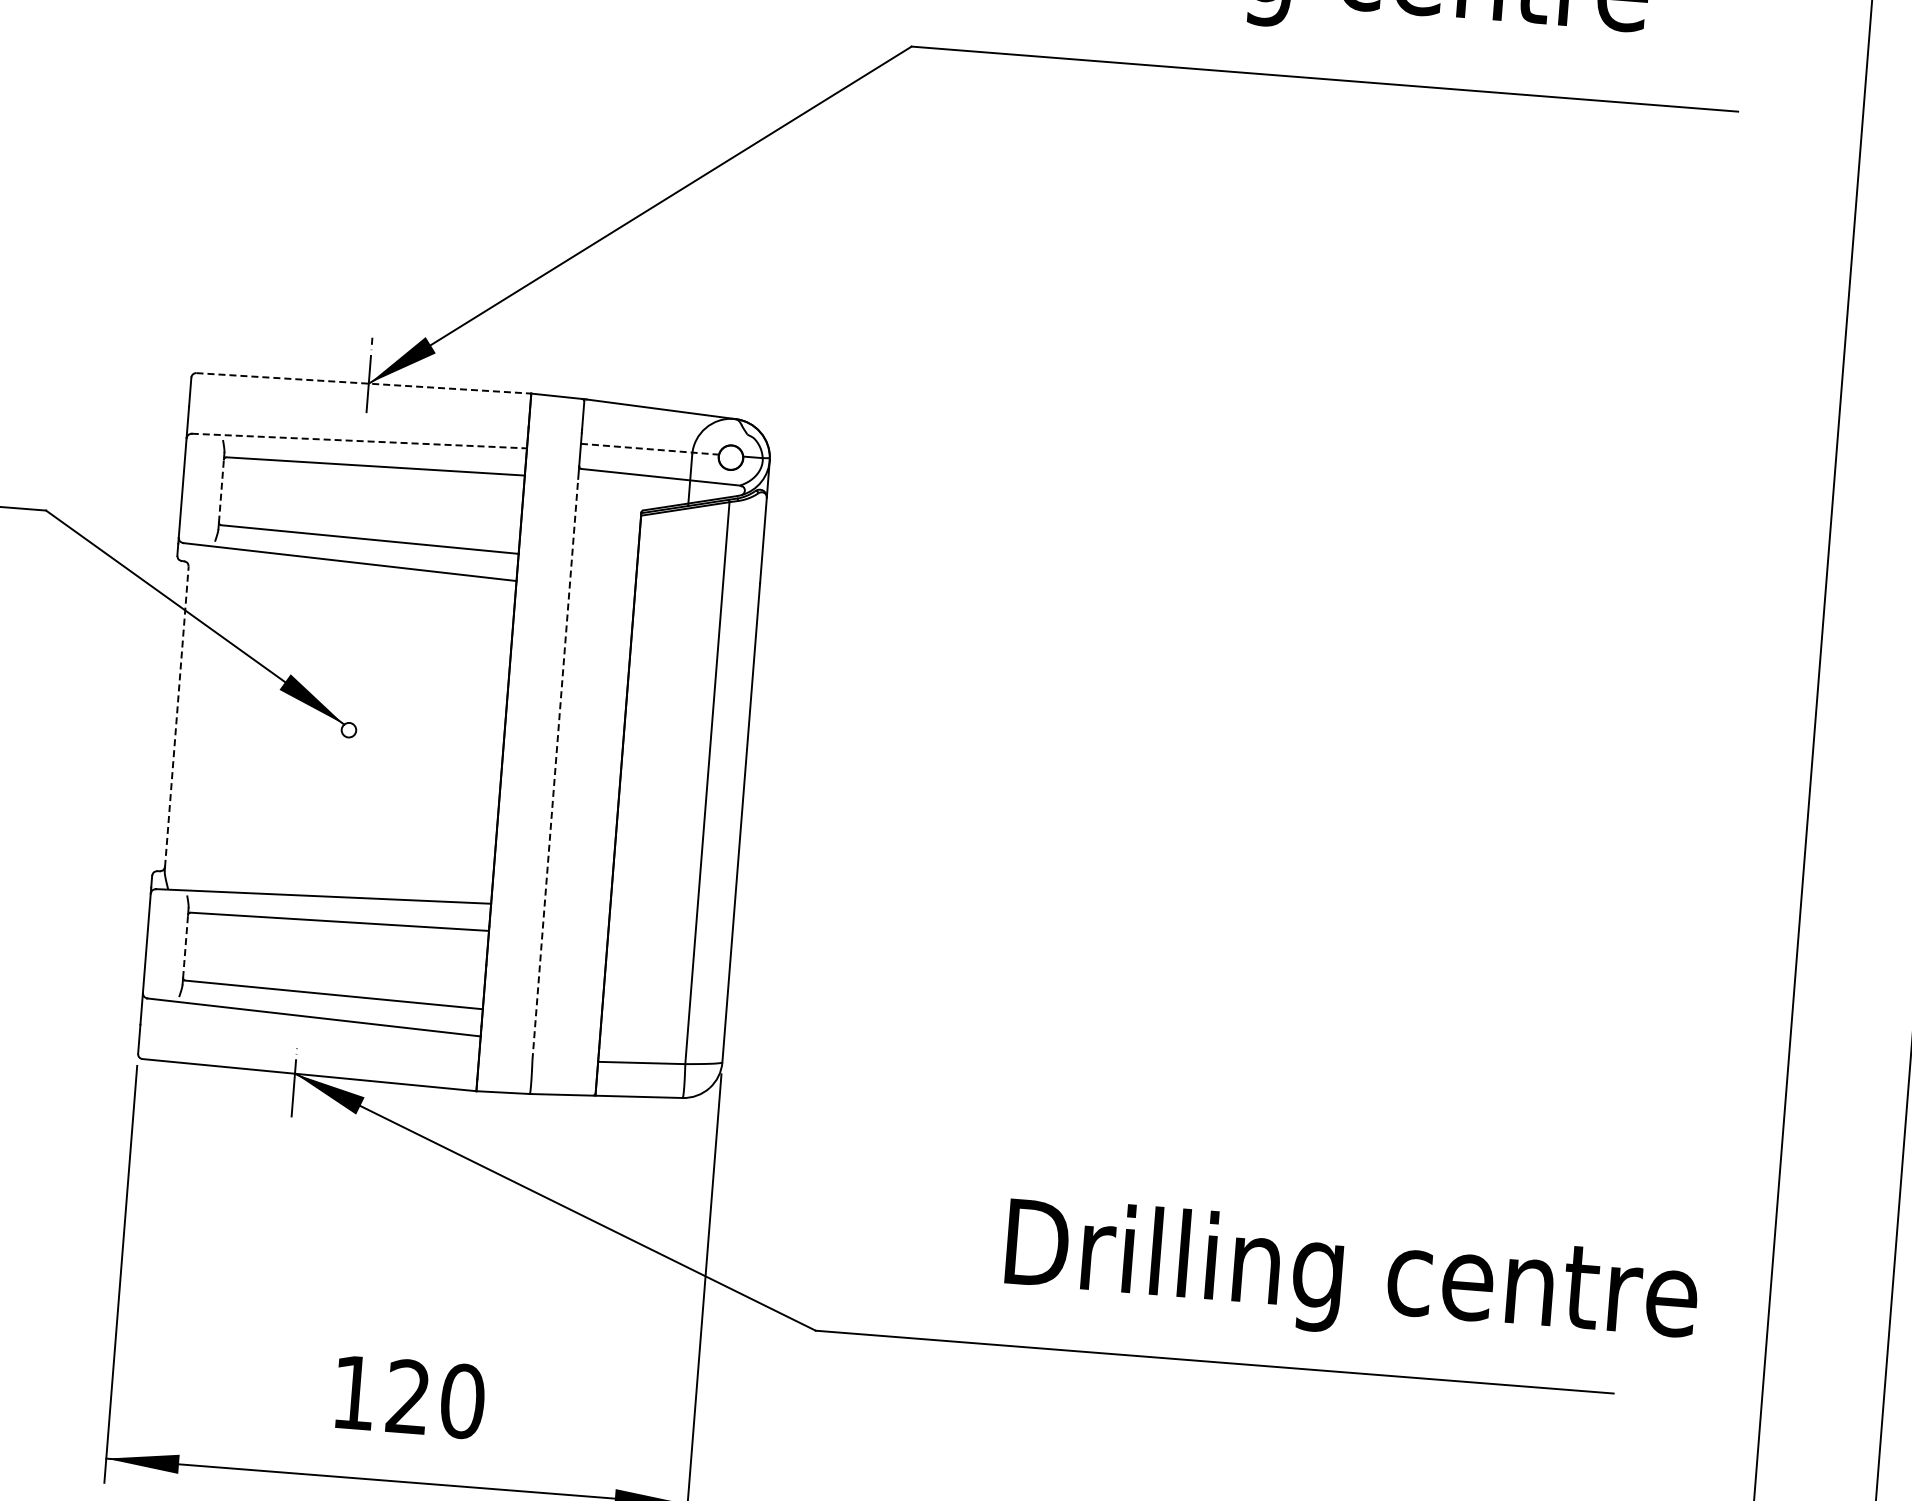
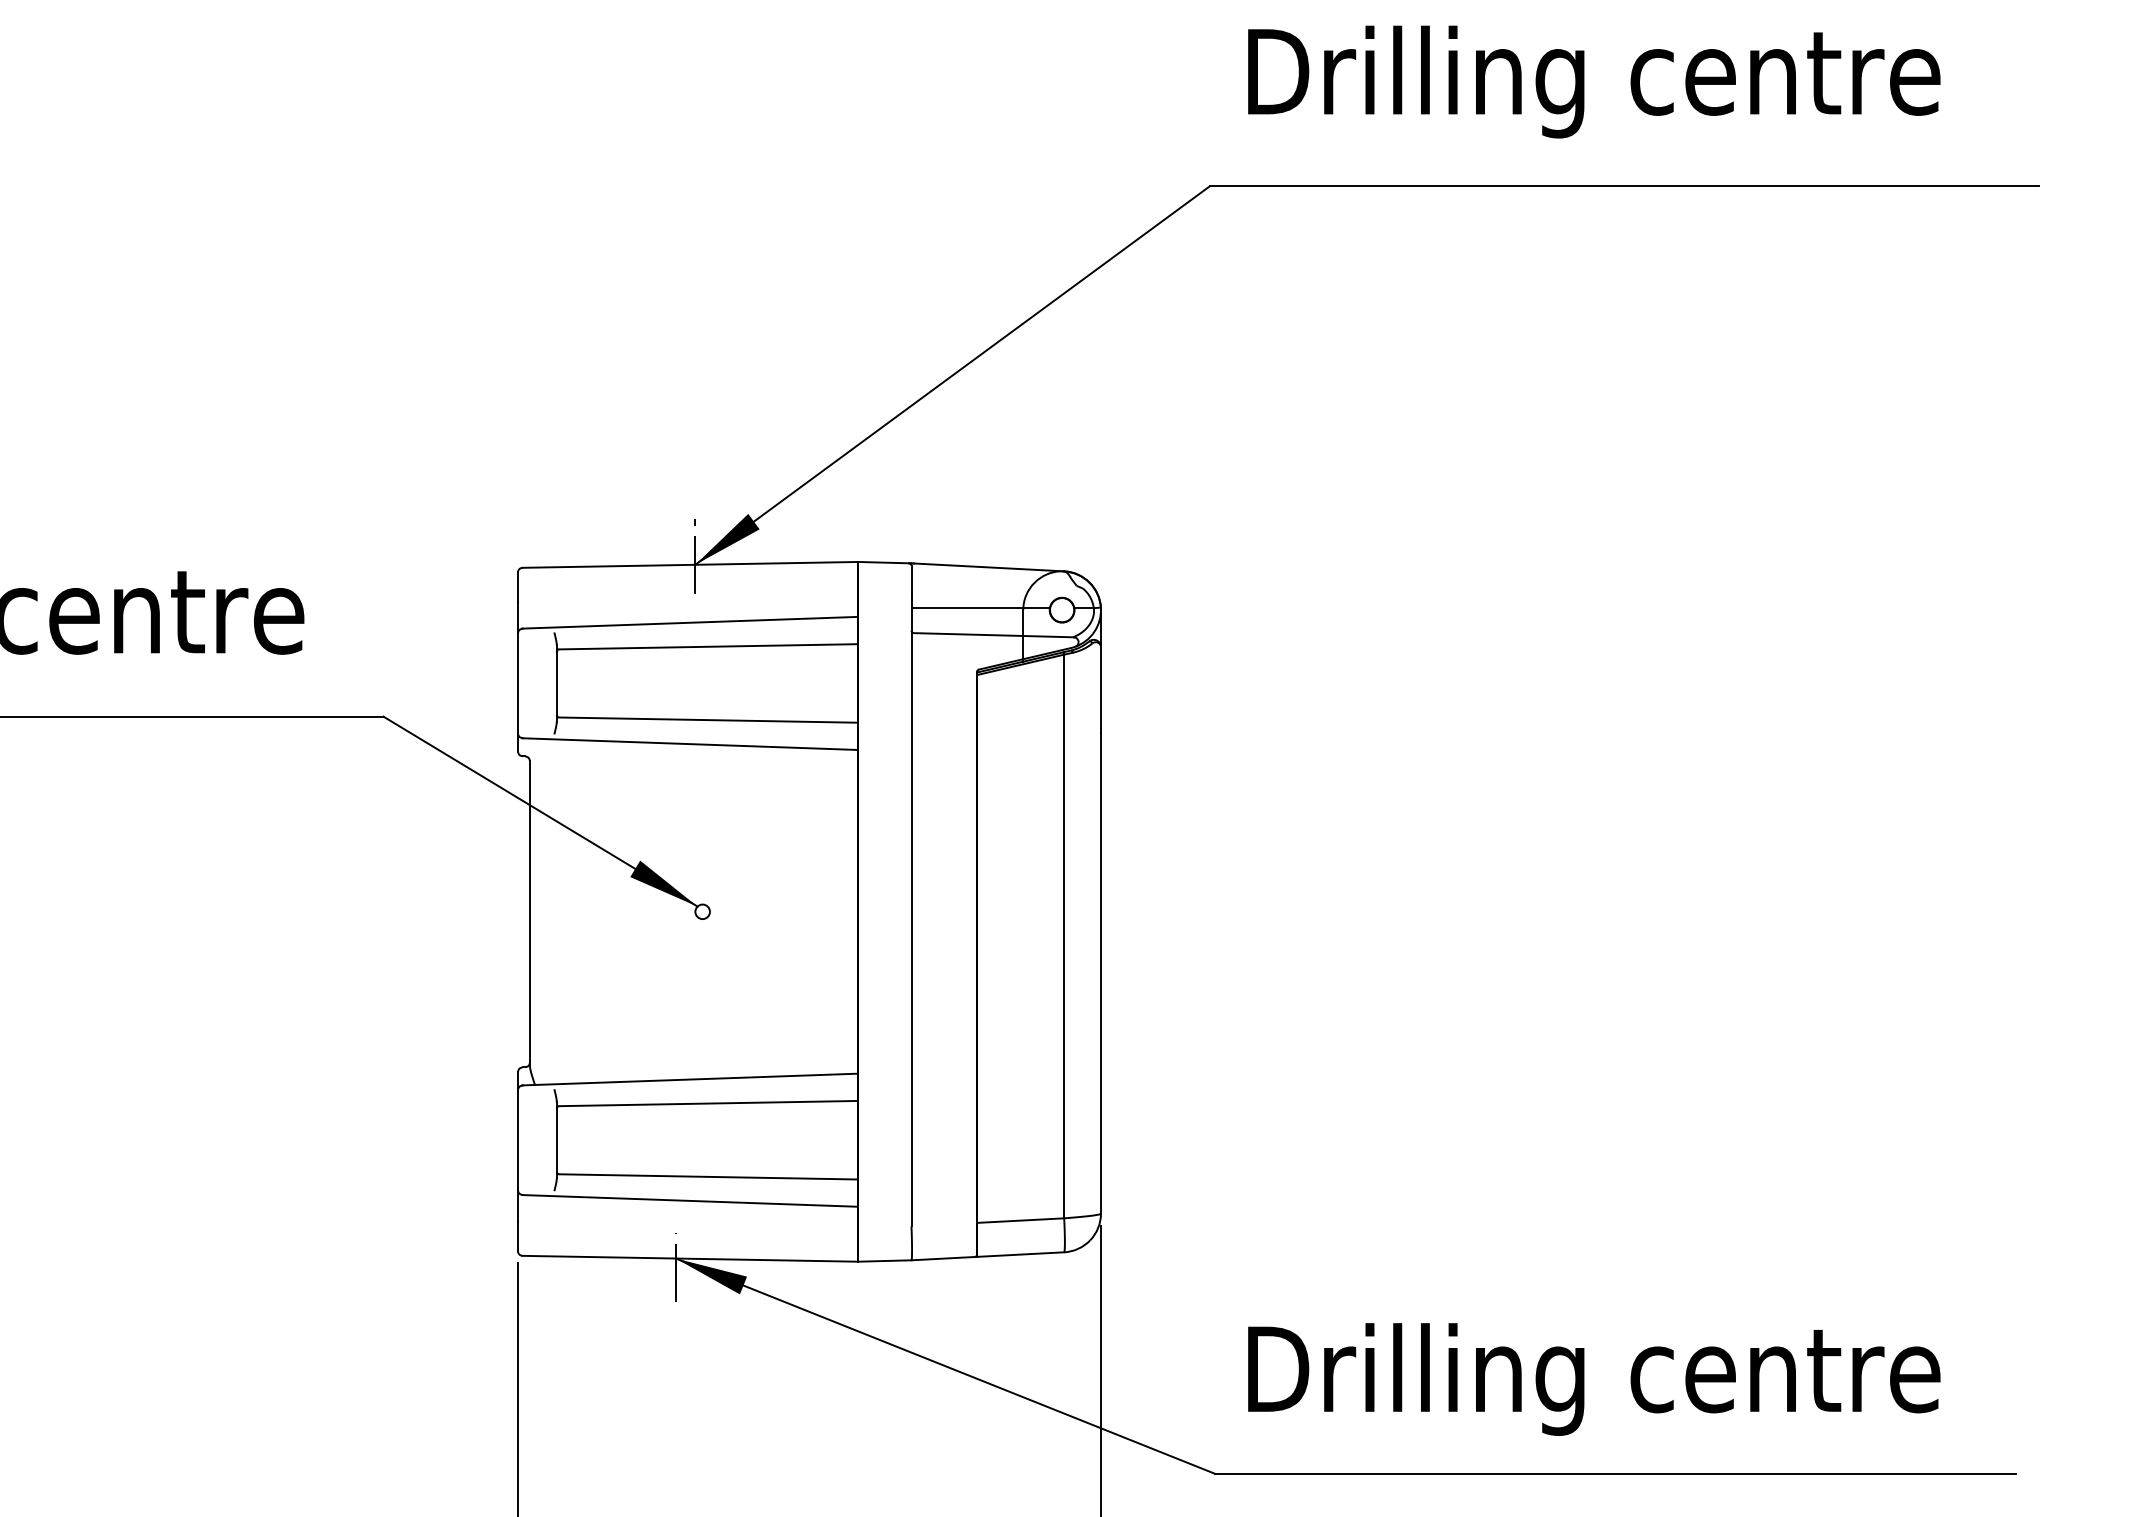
line: (364, 382) -> (690, 564), dashed -> solid
line: (359, 440) -> (690, 622), dashed -> solid
line: (650, 449) -> (981, 608), dashed -> solid
line: (221, 491) -> (556, 683), dashed -> solid
line: (177, 716) -> (530, 911), dashed -> solid
line: (555, 769) -> (911, 934), dashed -> solid
line: (185, 946) -> (556, 1140), dashed -> solid
text: (1351, 1278) -> (1594, 1379), moved

